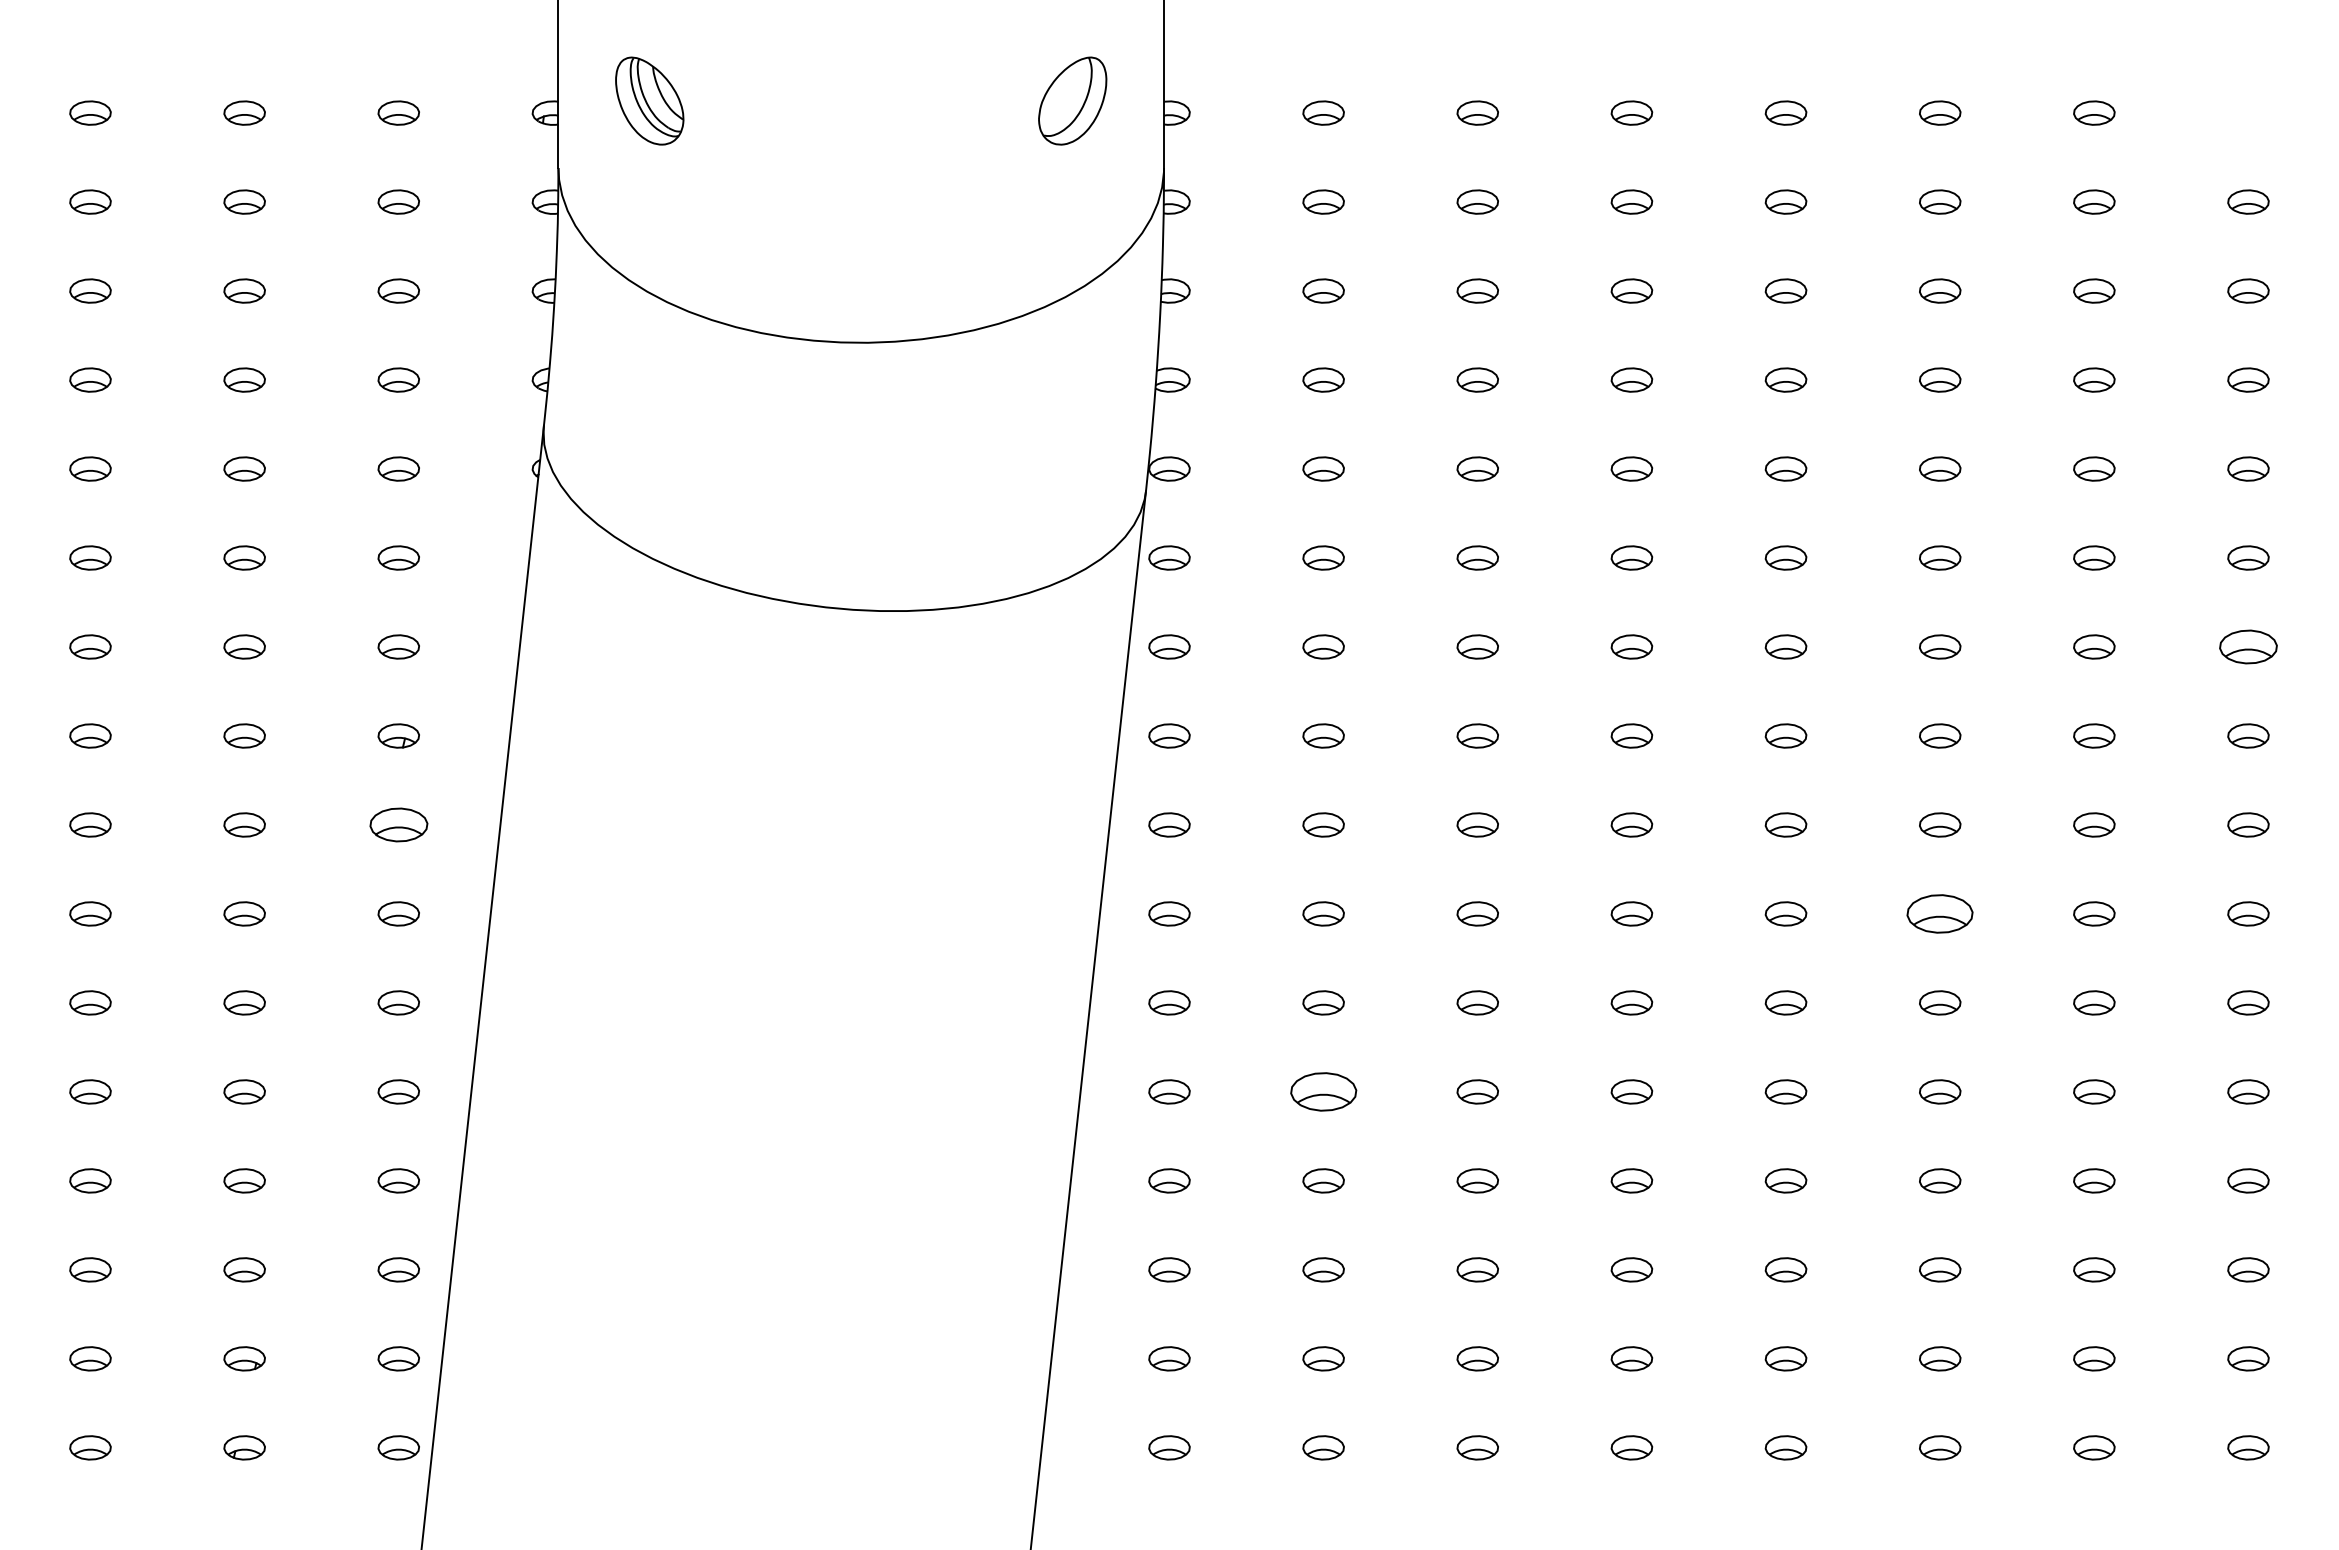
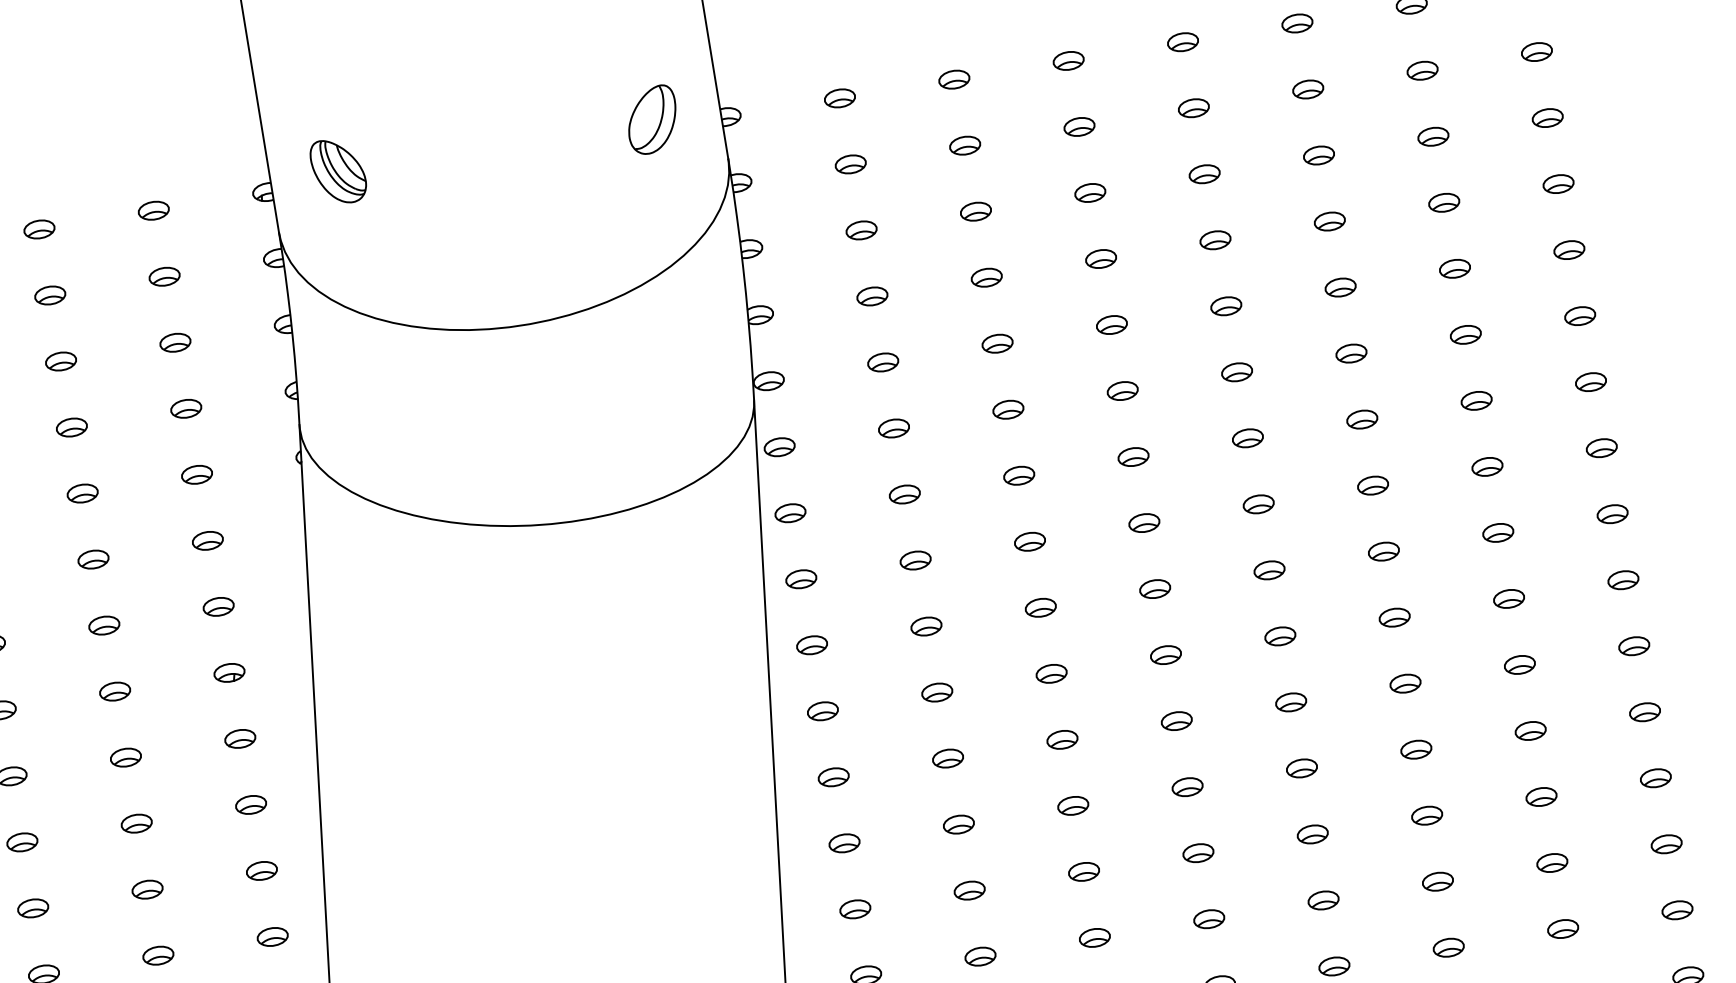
part: (2248, 646) -> (1590, 381), size x0.71
part: (398, 824) -> (240, 738), size x0.71
part: (1940, 913) -> (1394, 617), size x0.62
part: (1323, 1091) -> (958, 824), size x0.62

